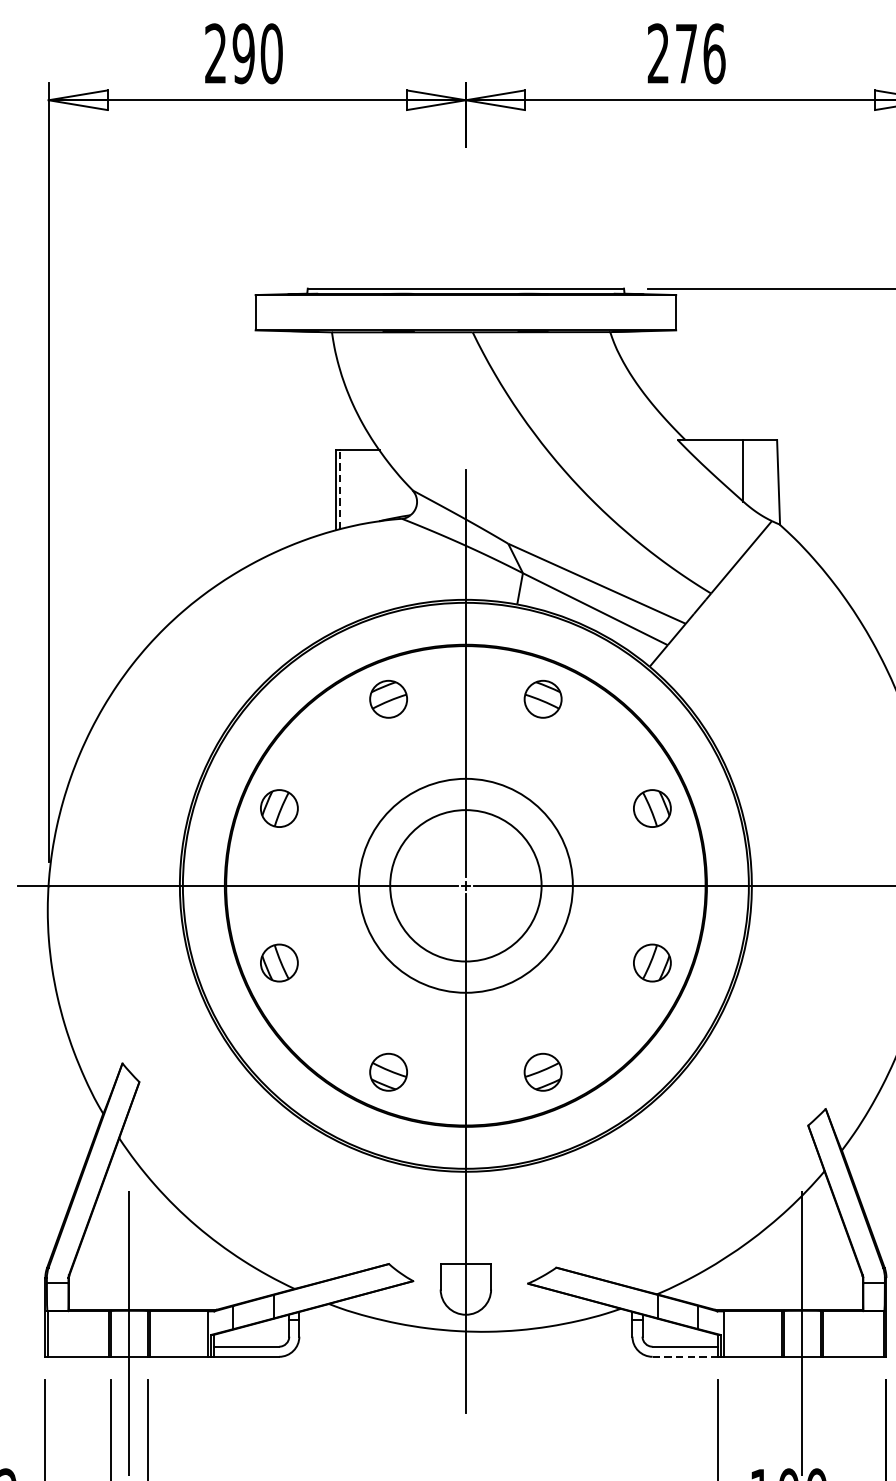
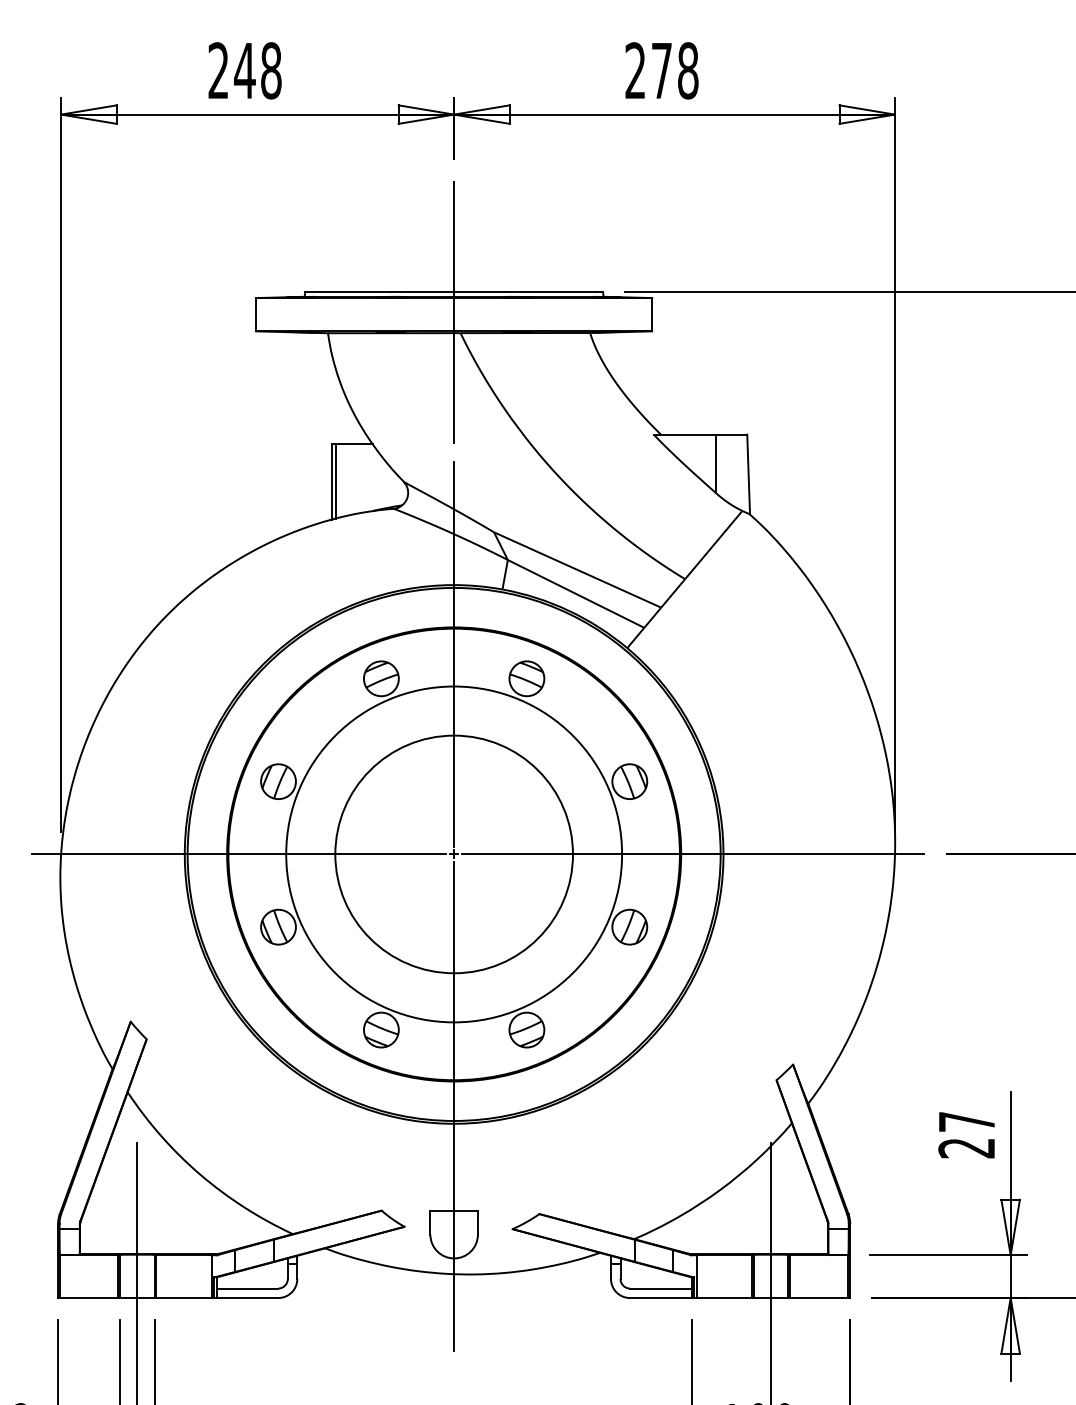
text: (257, 53) -> (257, 70), 290 -> 248
text: (714, 53) -> (688, 70), 276 -> 278
line: (466, 310) -> (454, 312), added
line: (340, 488) -> (336, 480), dashed -> solid
circle: (465, 885) -> (453, 854), size x1.67
circle: (466, 885) -> (454, 854), size x1.67
line: (684, 1357) -> (660, 1298), dashed -> solid

